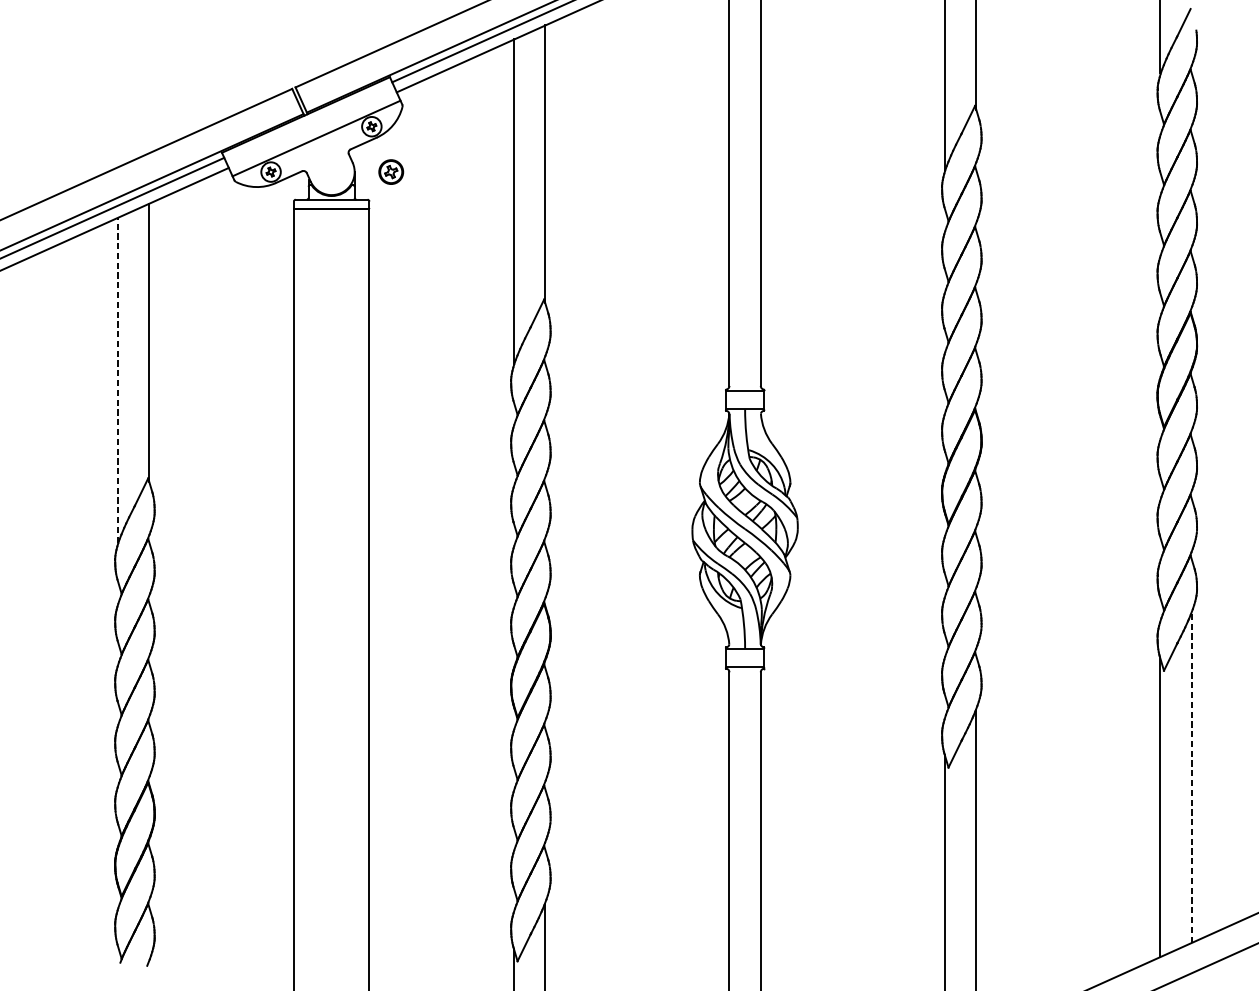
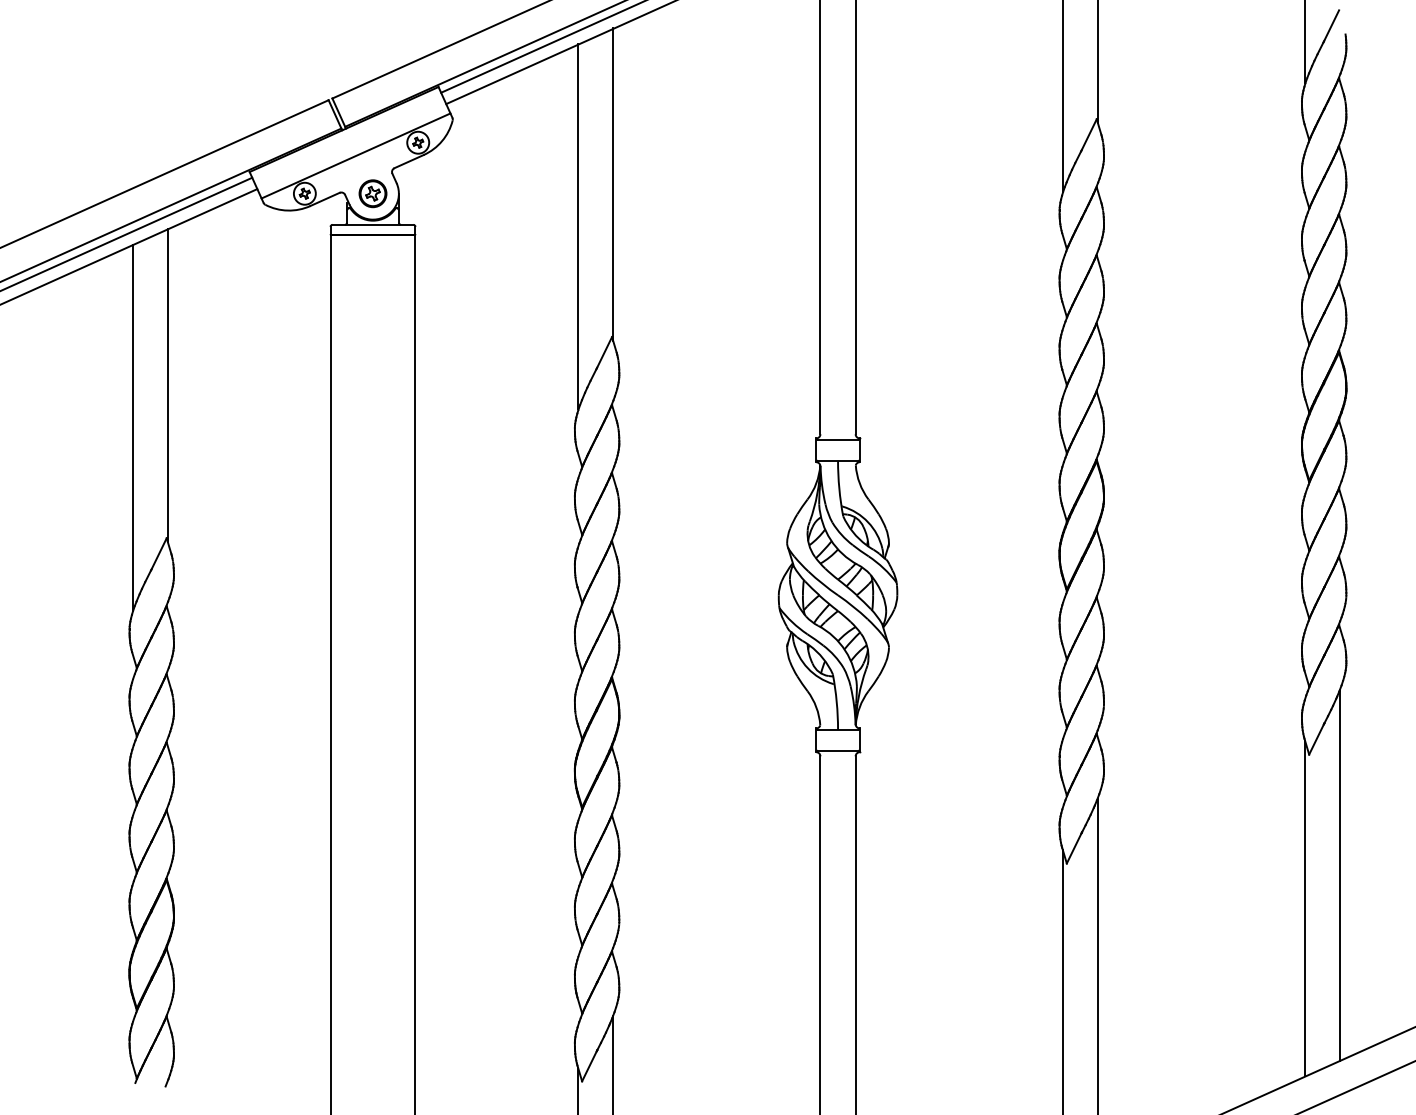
part: (390, 171) -> (372, 193), moved
line: (117, 379) -> (132, 427), dashed -> solid
line: (1191, 777) -> (1340, 874), dashed -> solid

